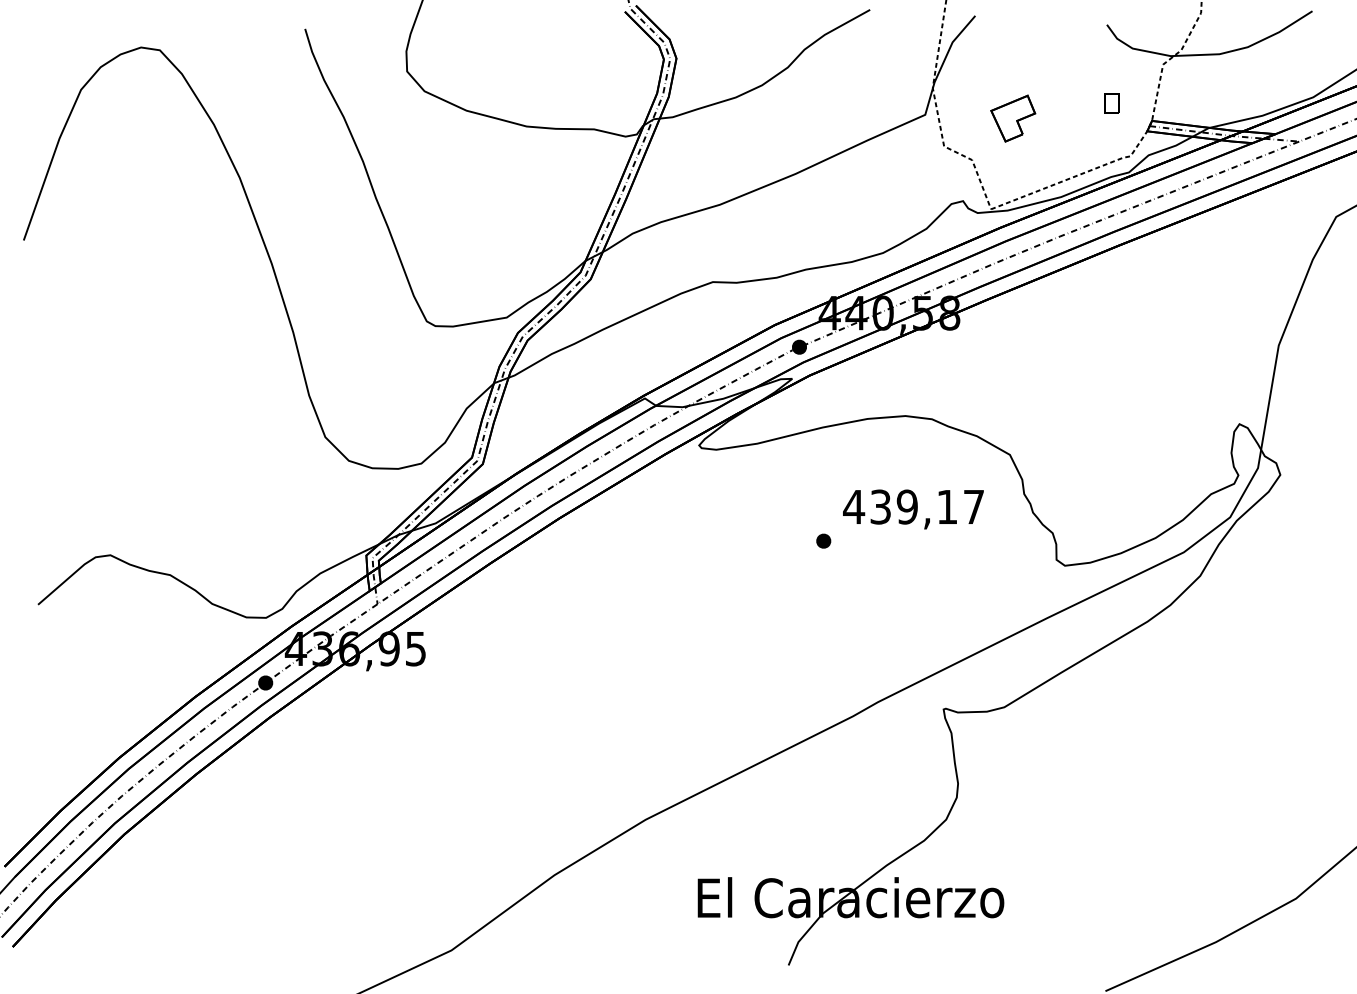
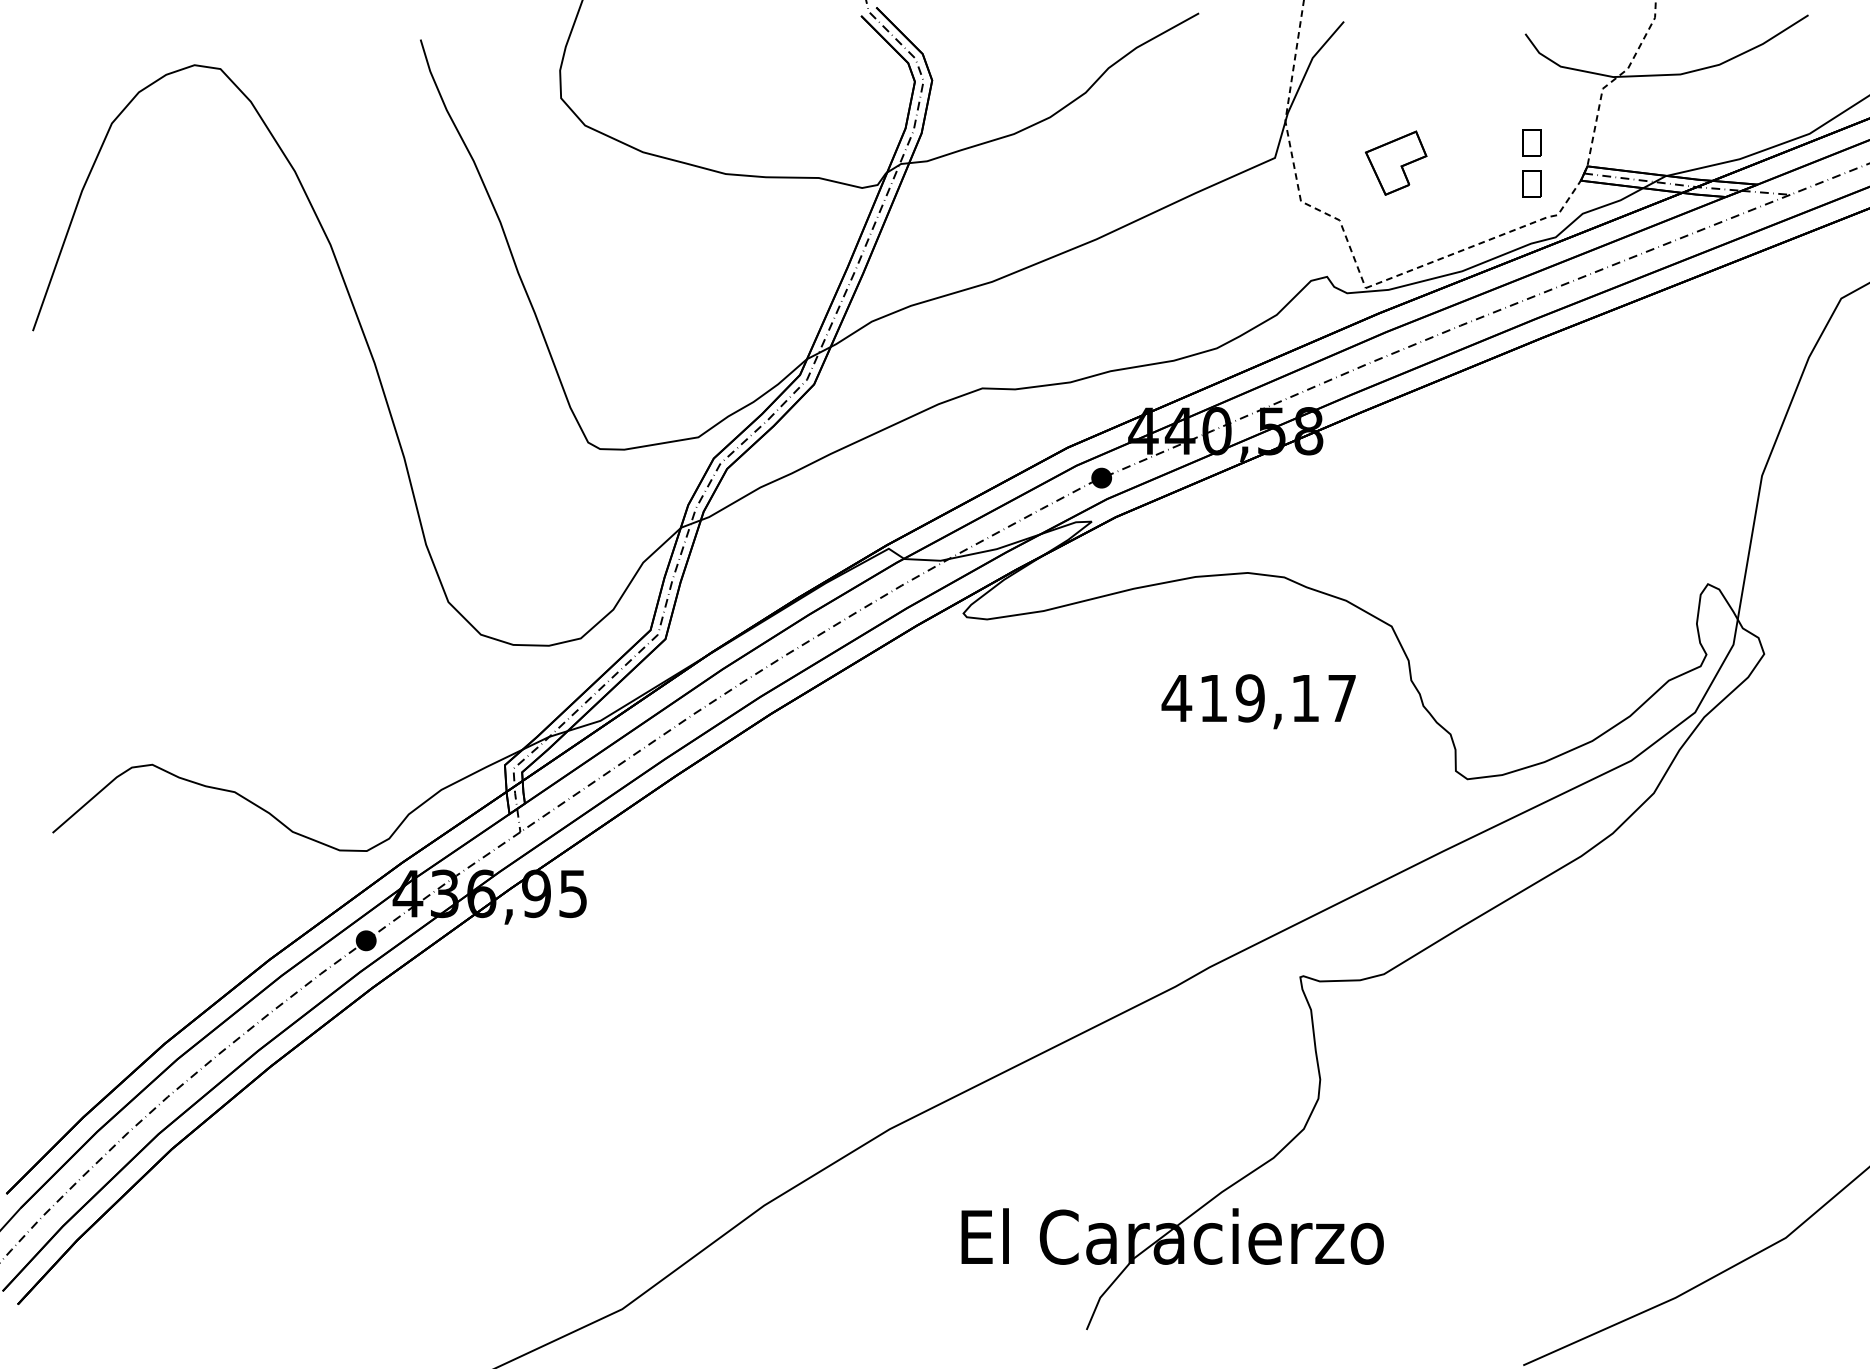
part: (1111, 133) -> (1531, 183), added
text: (880, 507) -> (1213, 698), 439,17 -> 419,17
part: (823, 541) -> (1134, 745), removed

